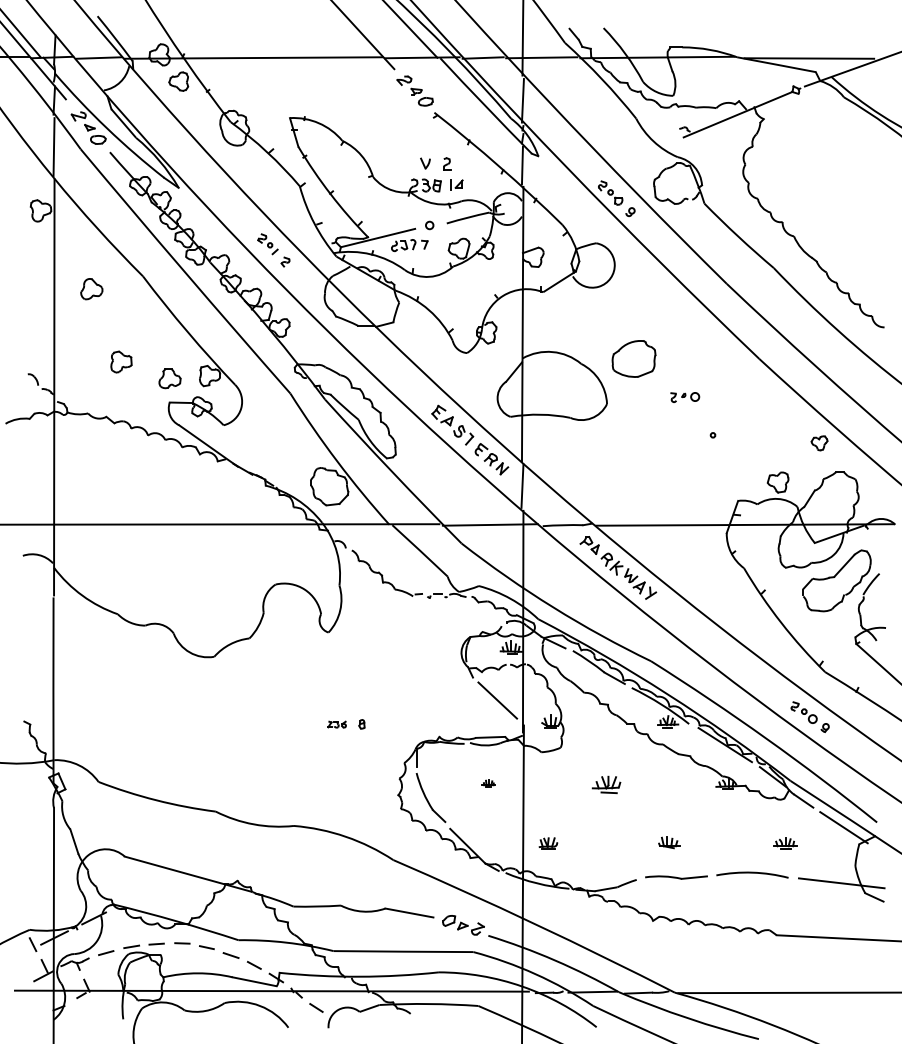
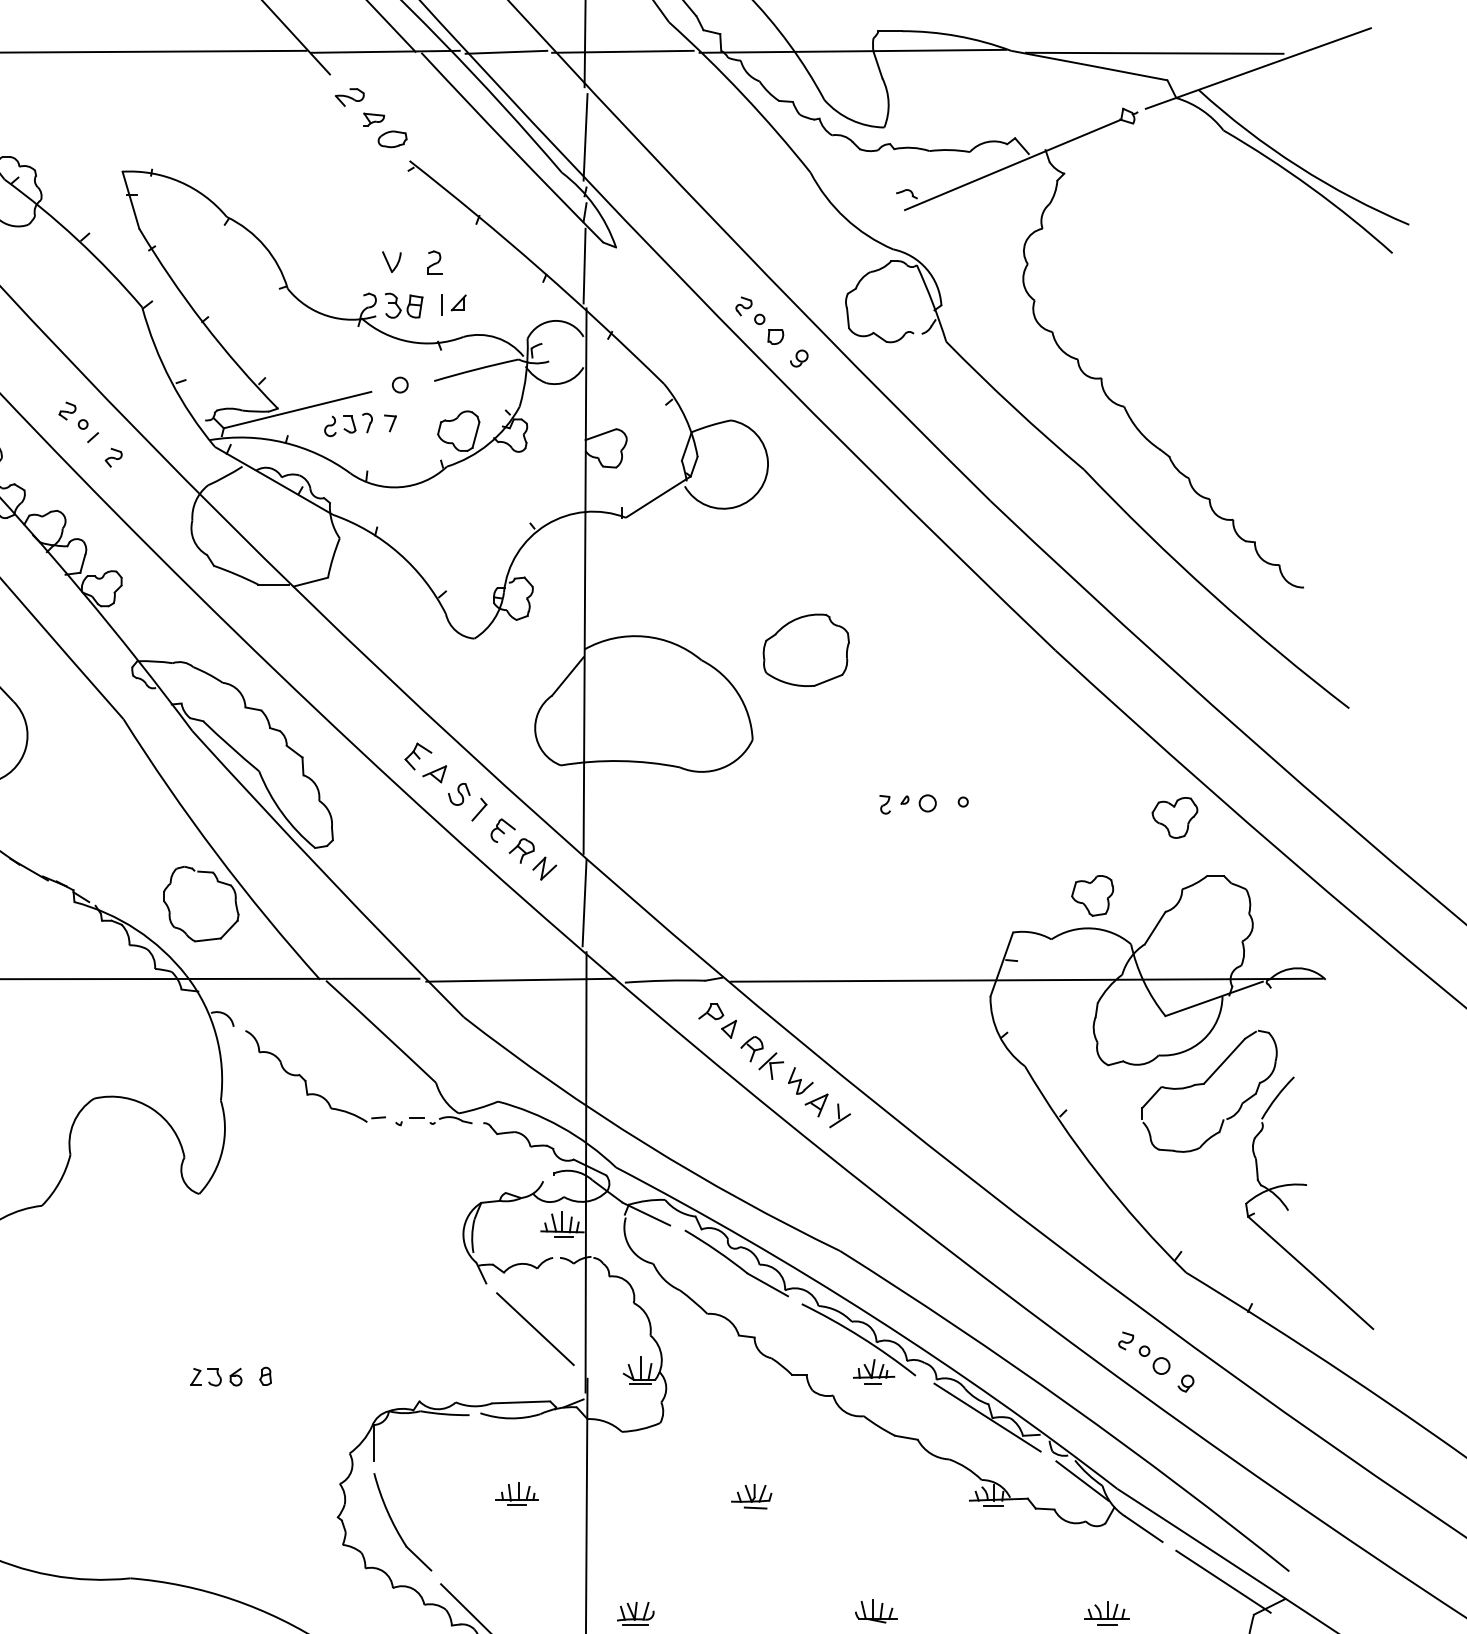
part: (685, 397) -> (908, 804), moved
part: (819, 443) -> (1174, 818), size x1.43
part: (336, 724) -> (215, 1376), size x1.43
part: (488, 783) -> (517, 1493), size x1.67
part: (606, 784) -> (751, 1495), size x0.71

